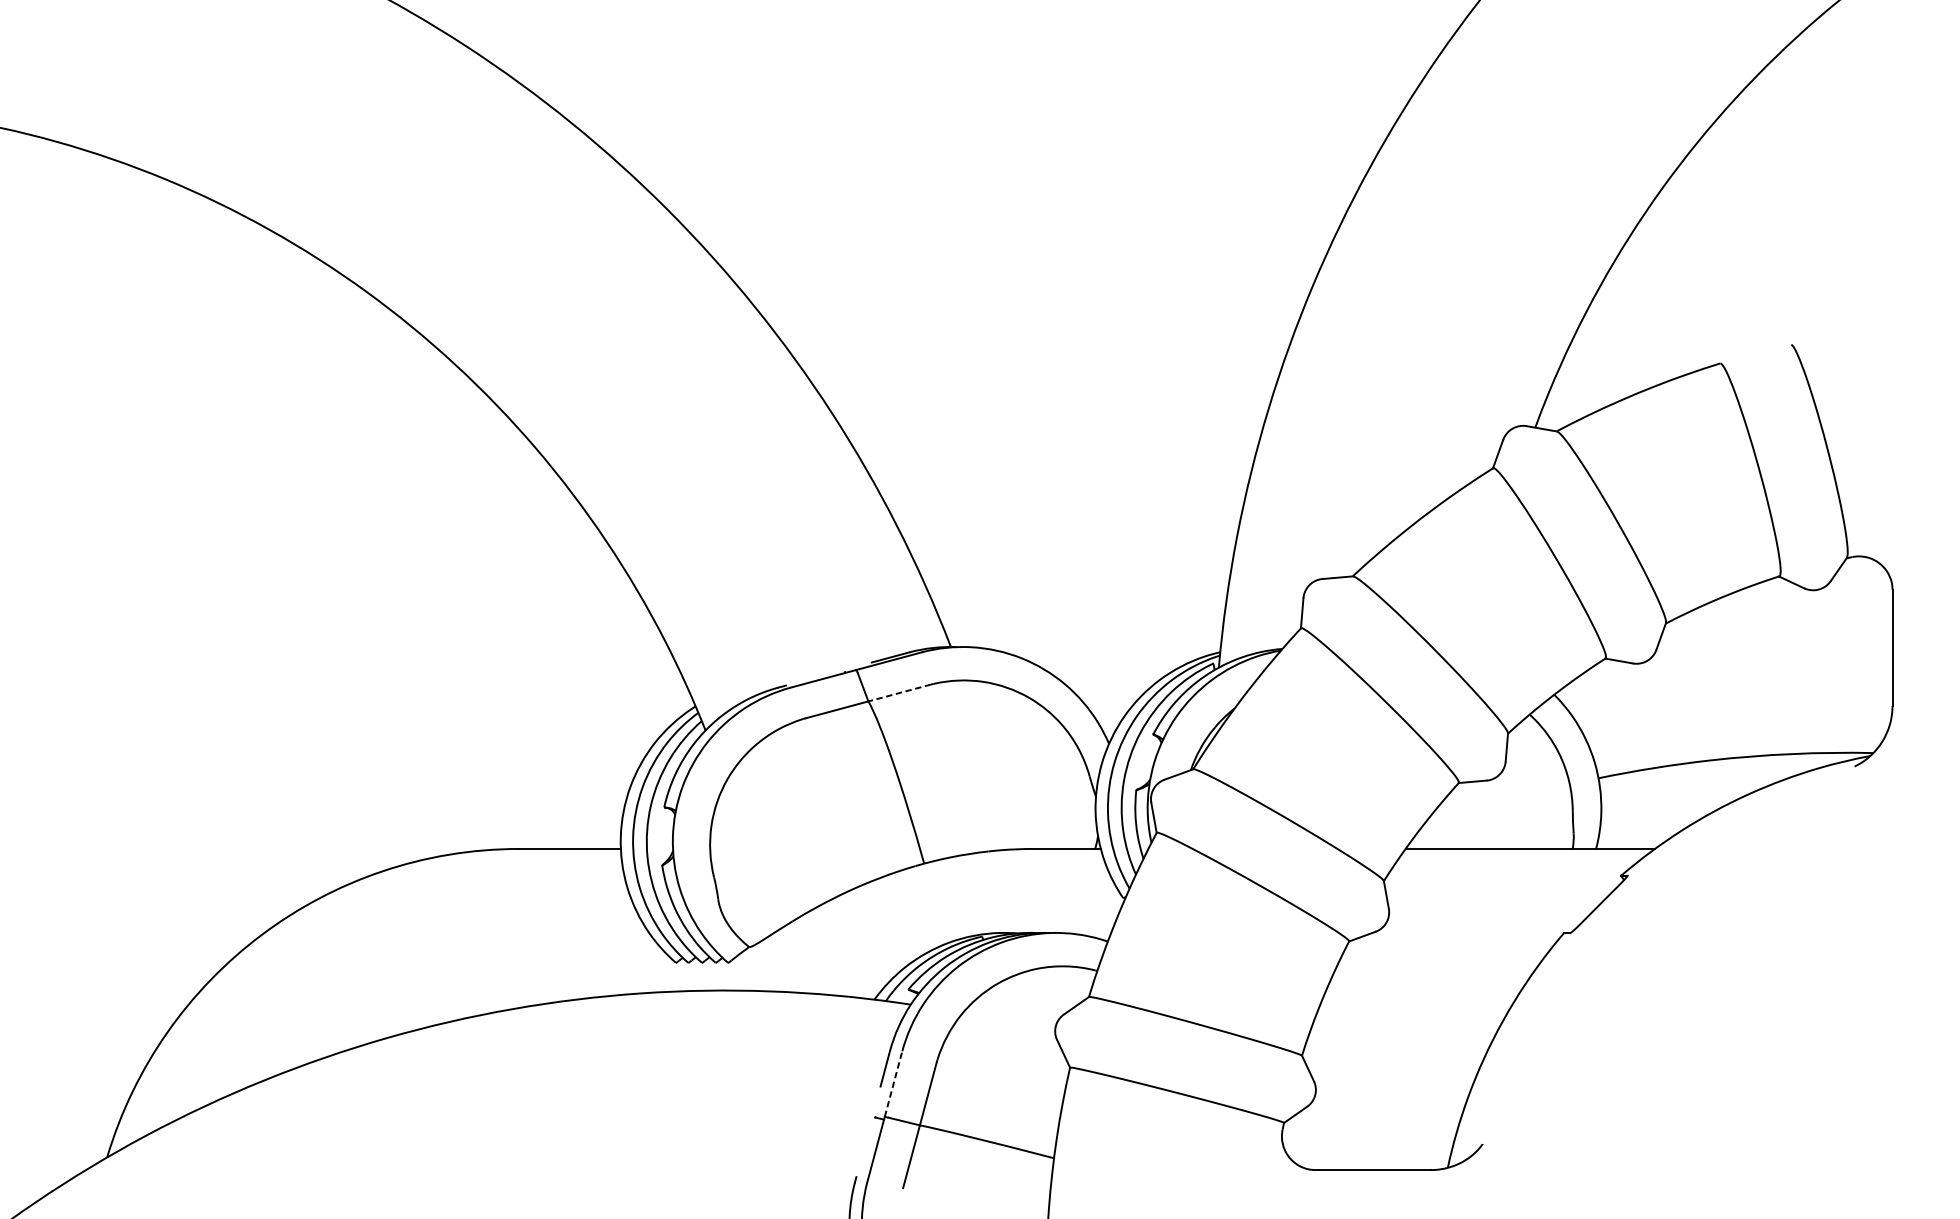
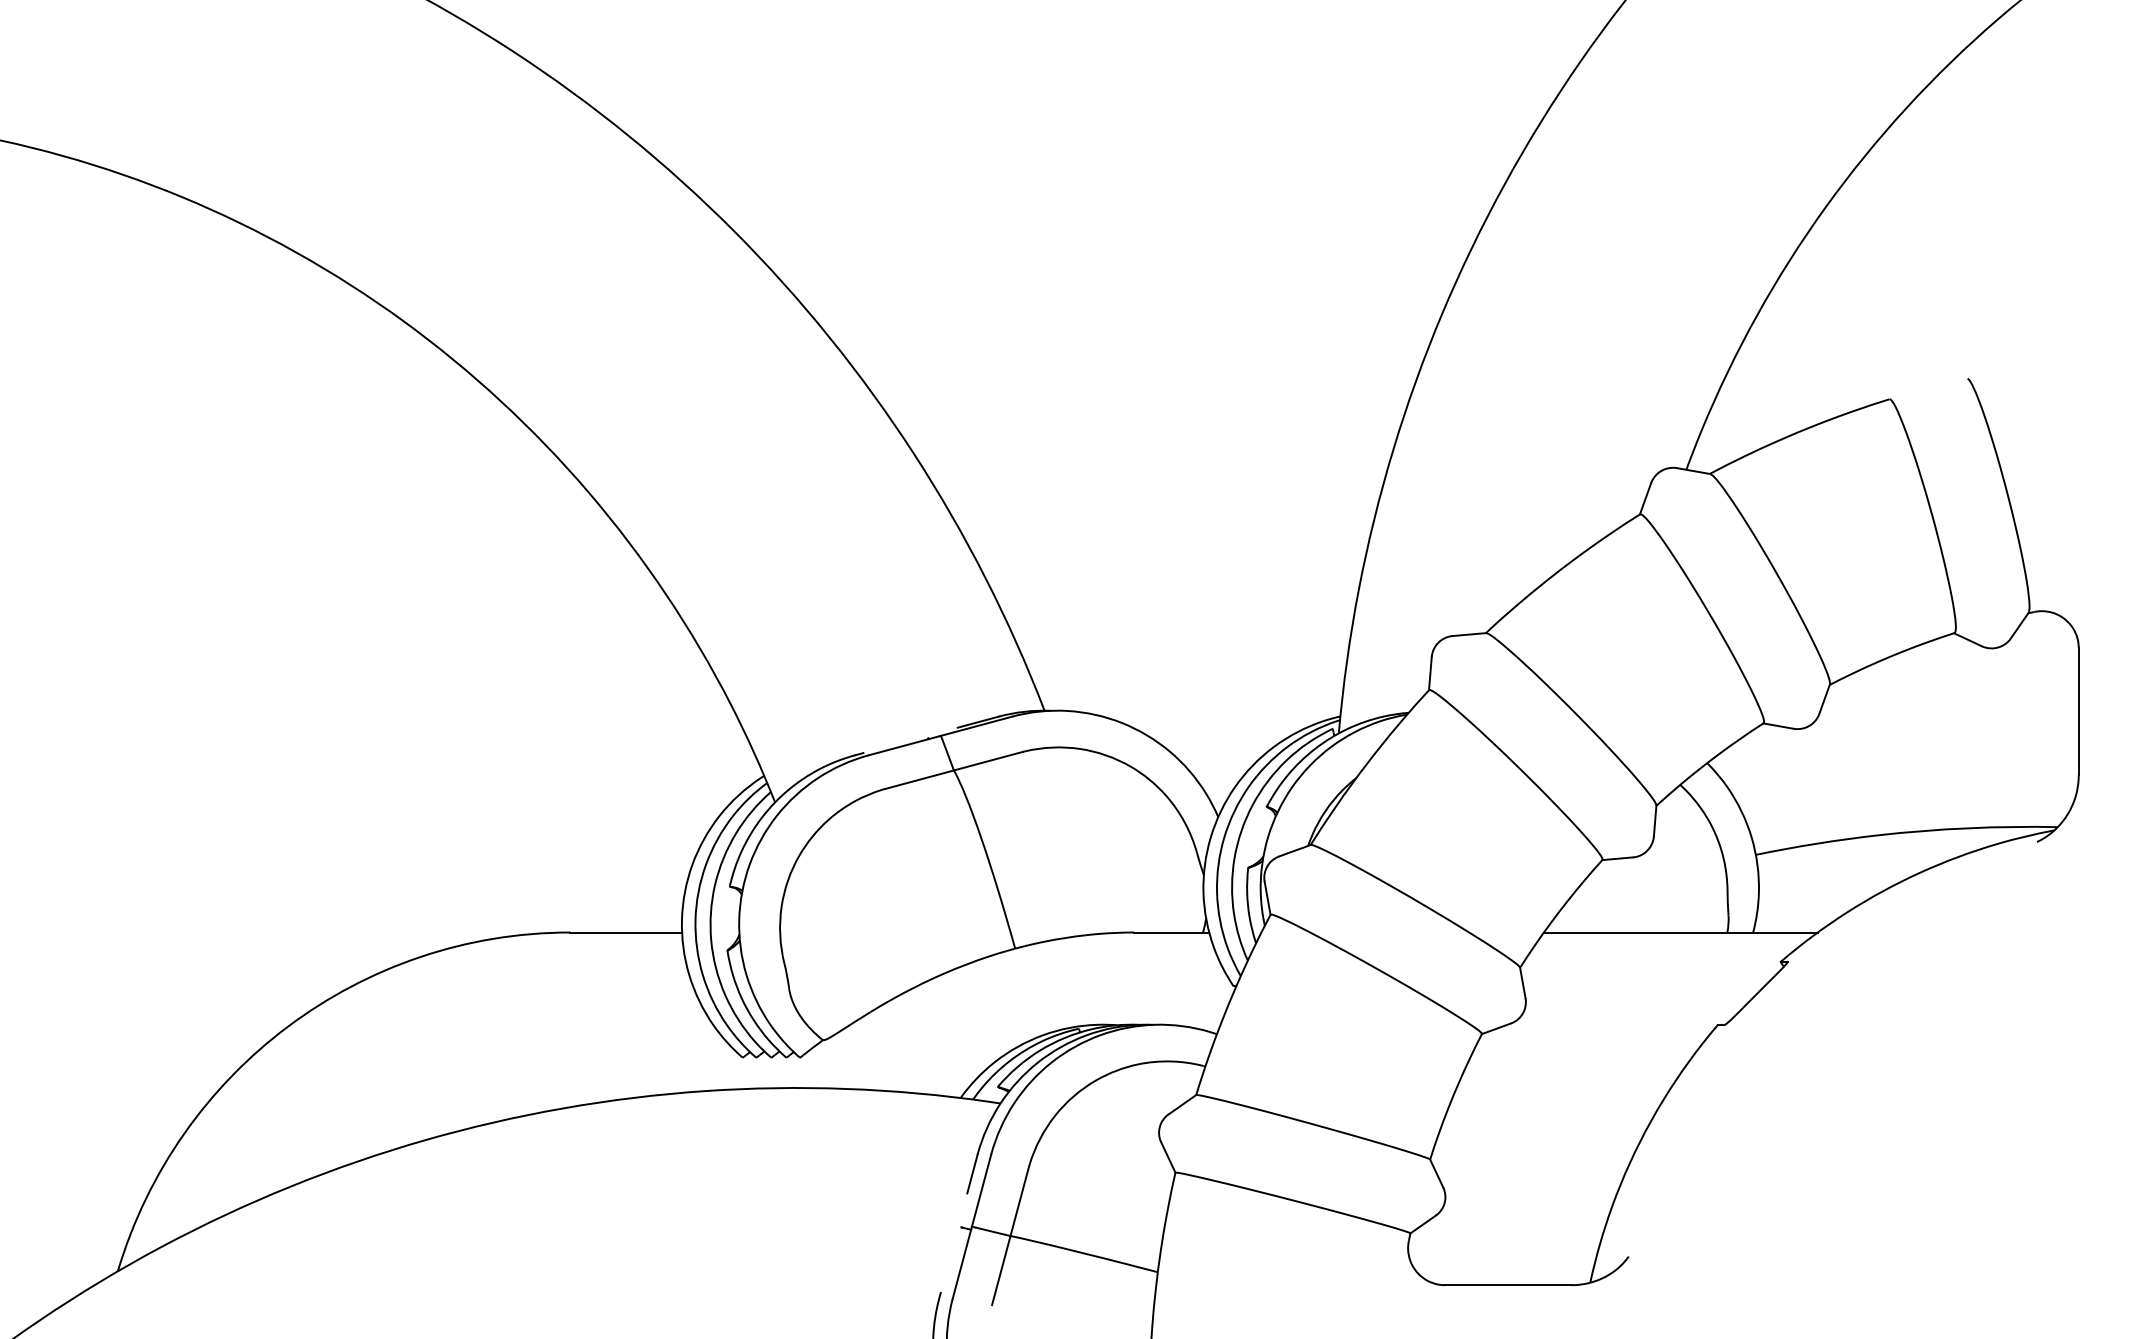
line: (899, 693) -> (988, 761), dashed -> solid
line: (893, 1083) -> (981, 1190), dashed -> solid

